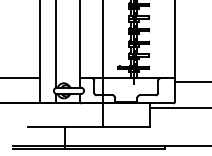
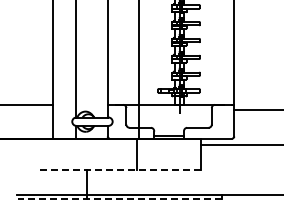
line: (89, 126) -> (119, 169), solid -> dashed
line: (89, 148) -> (119, 199), solid -> dashed

